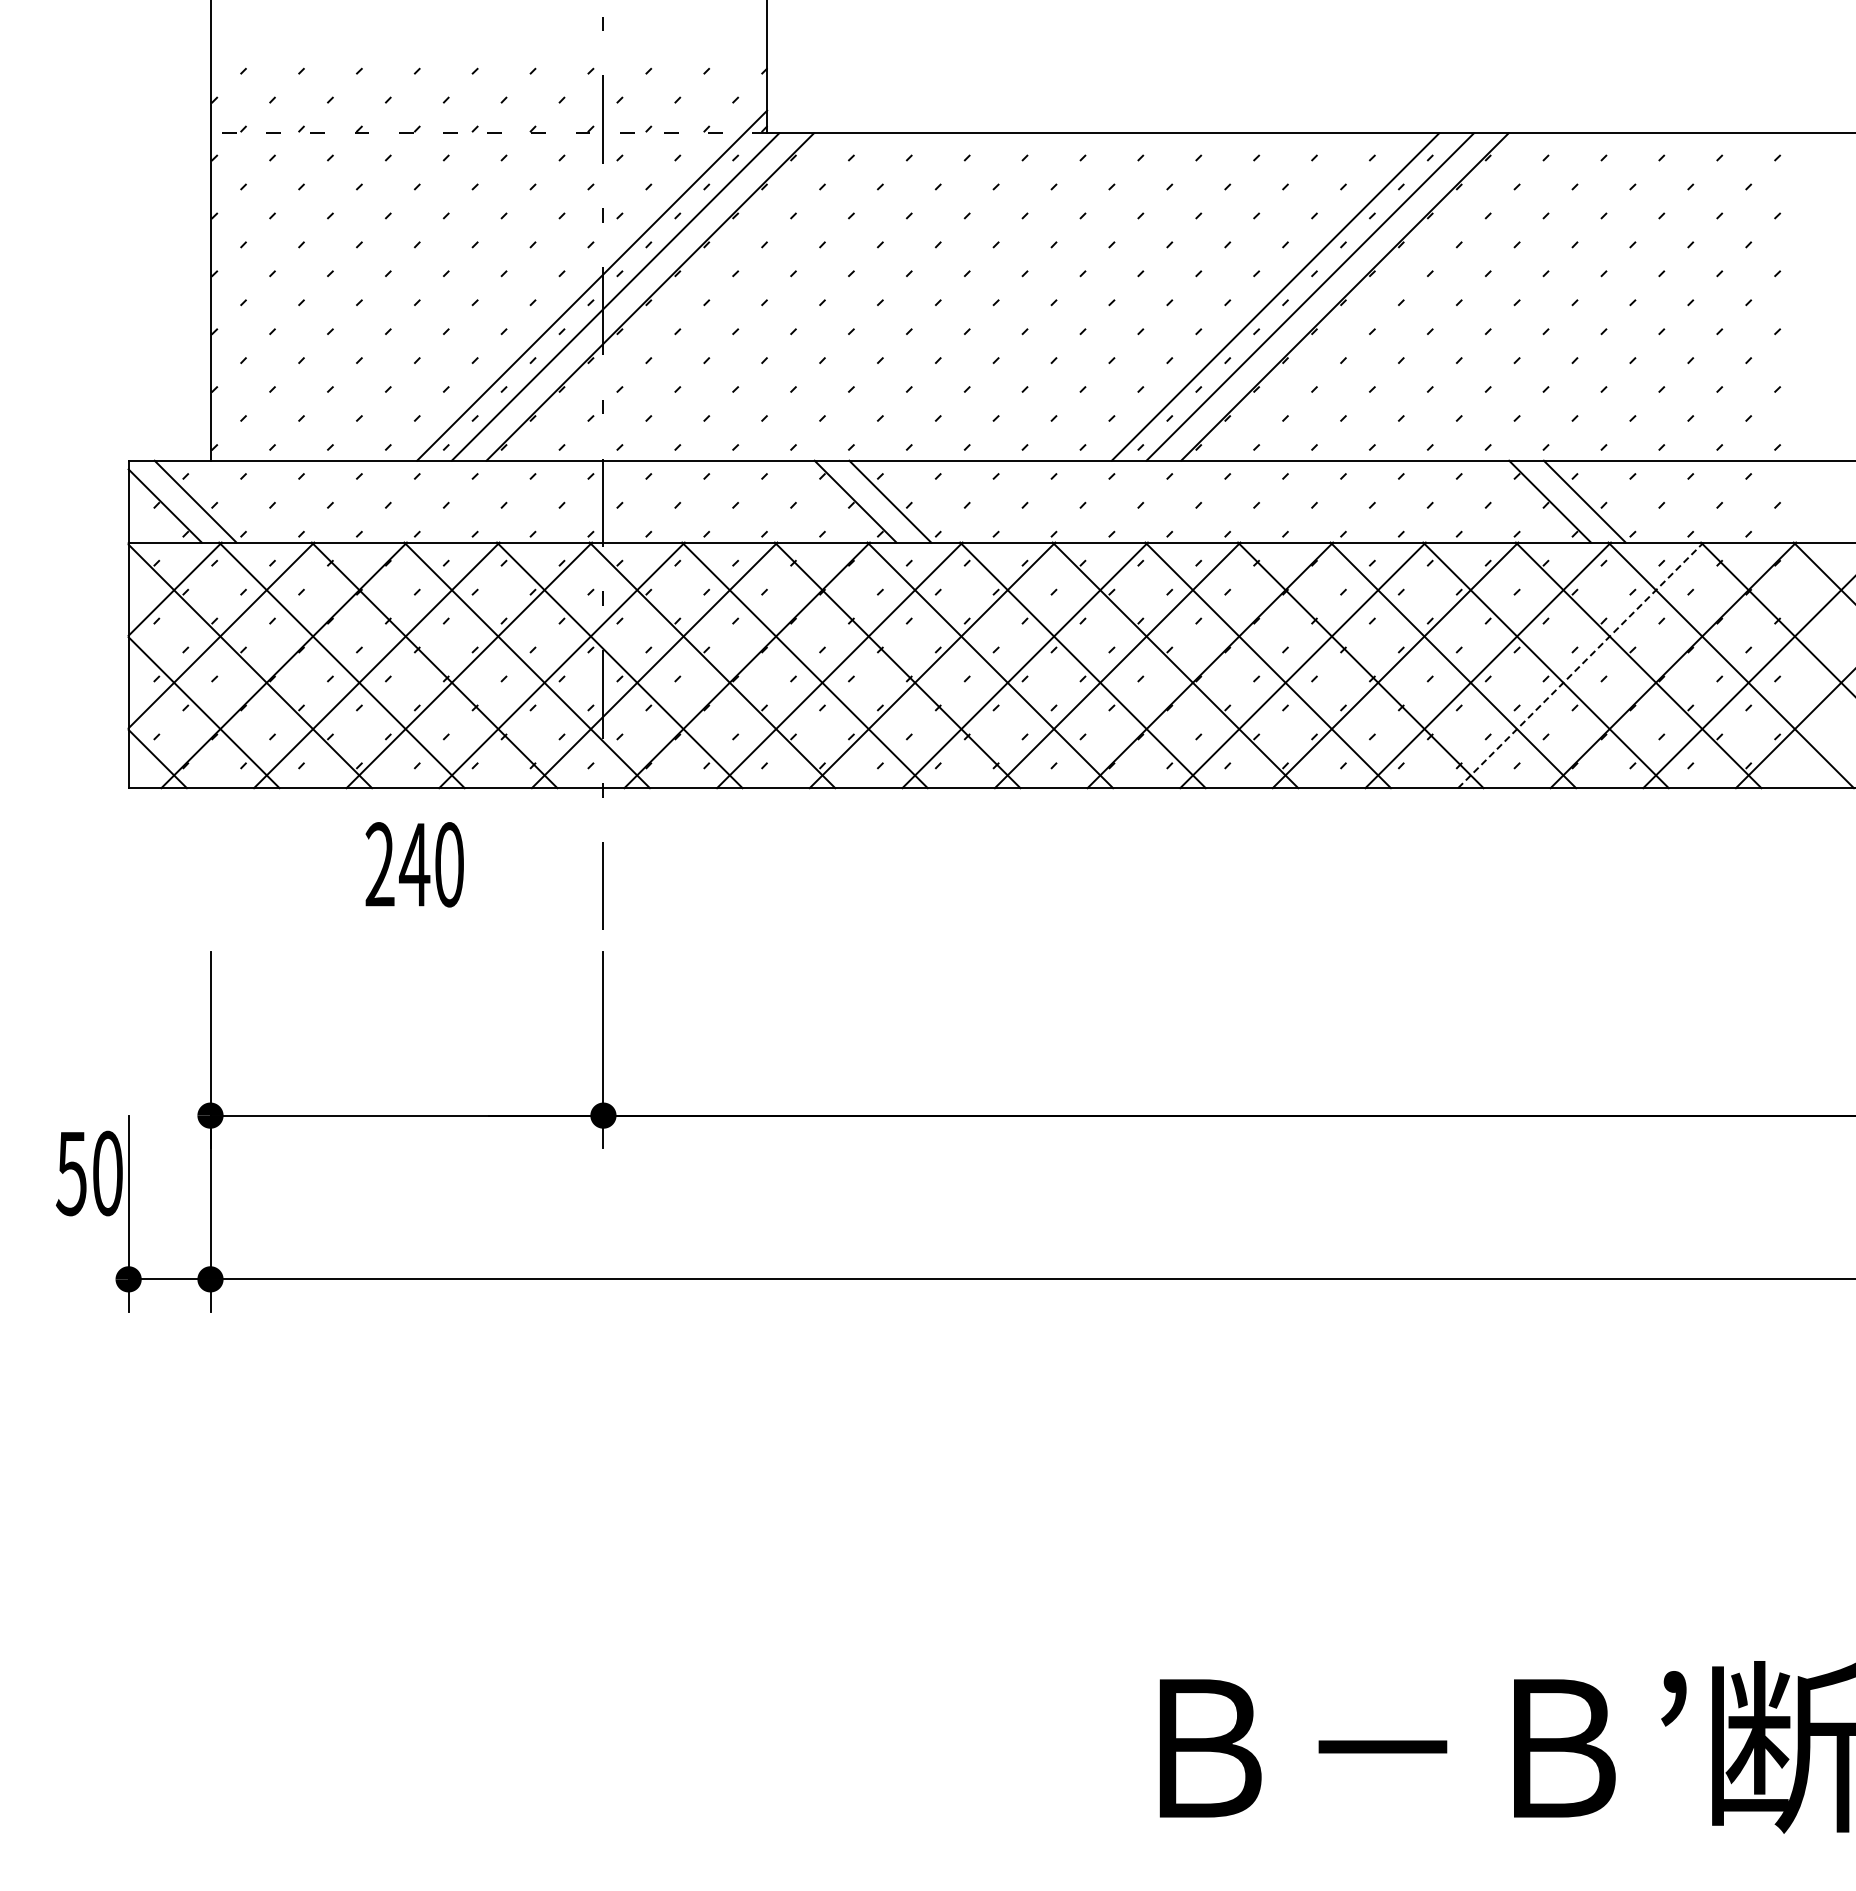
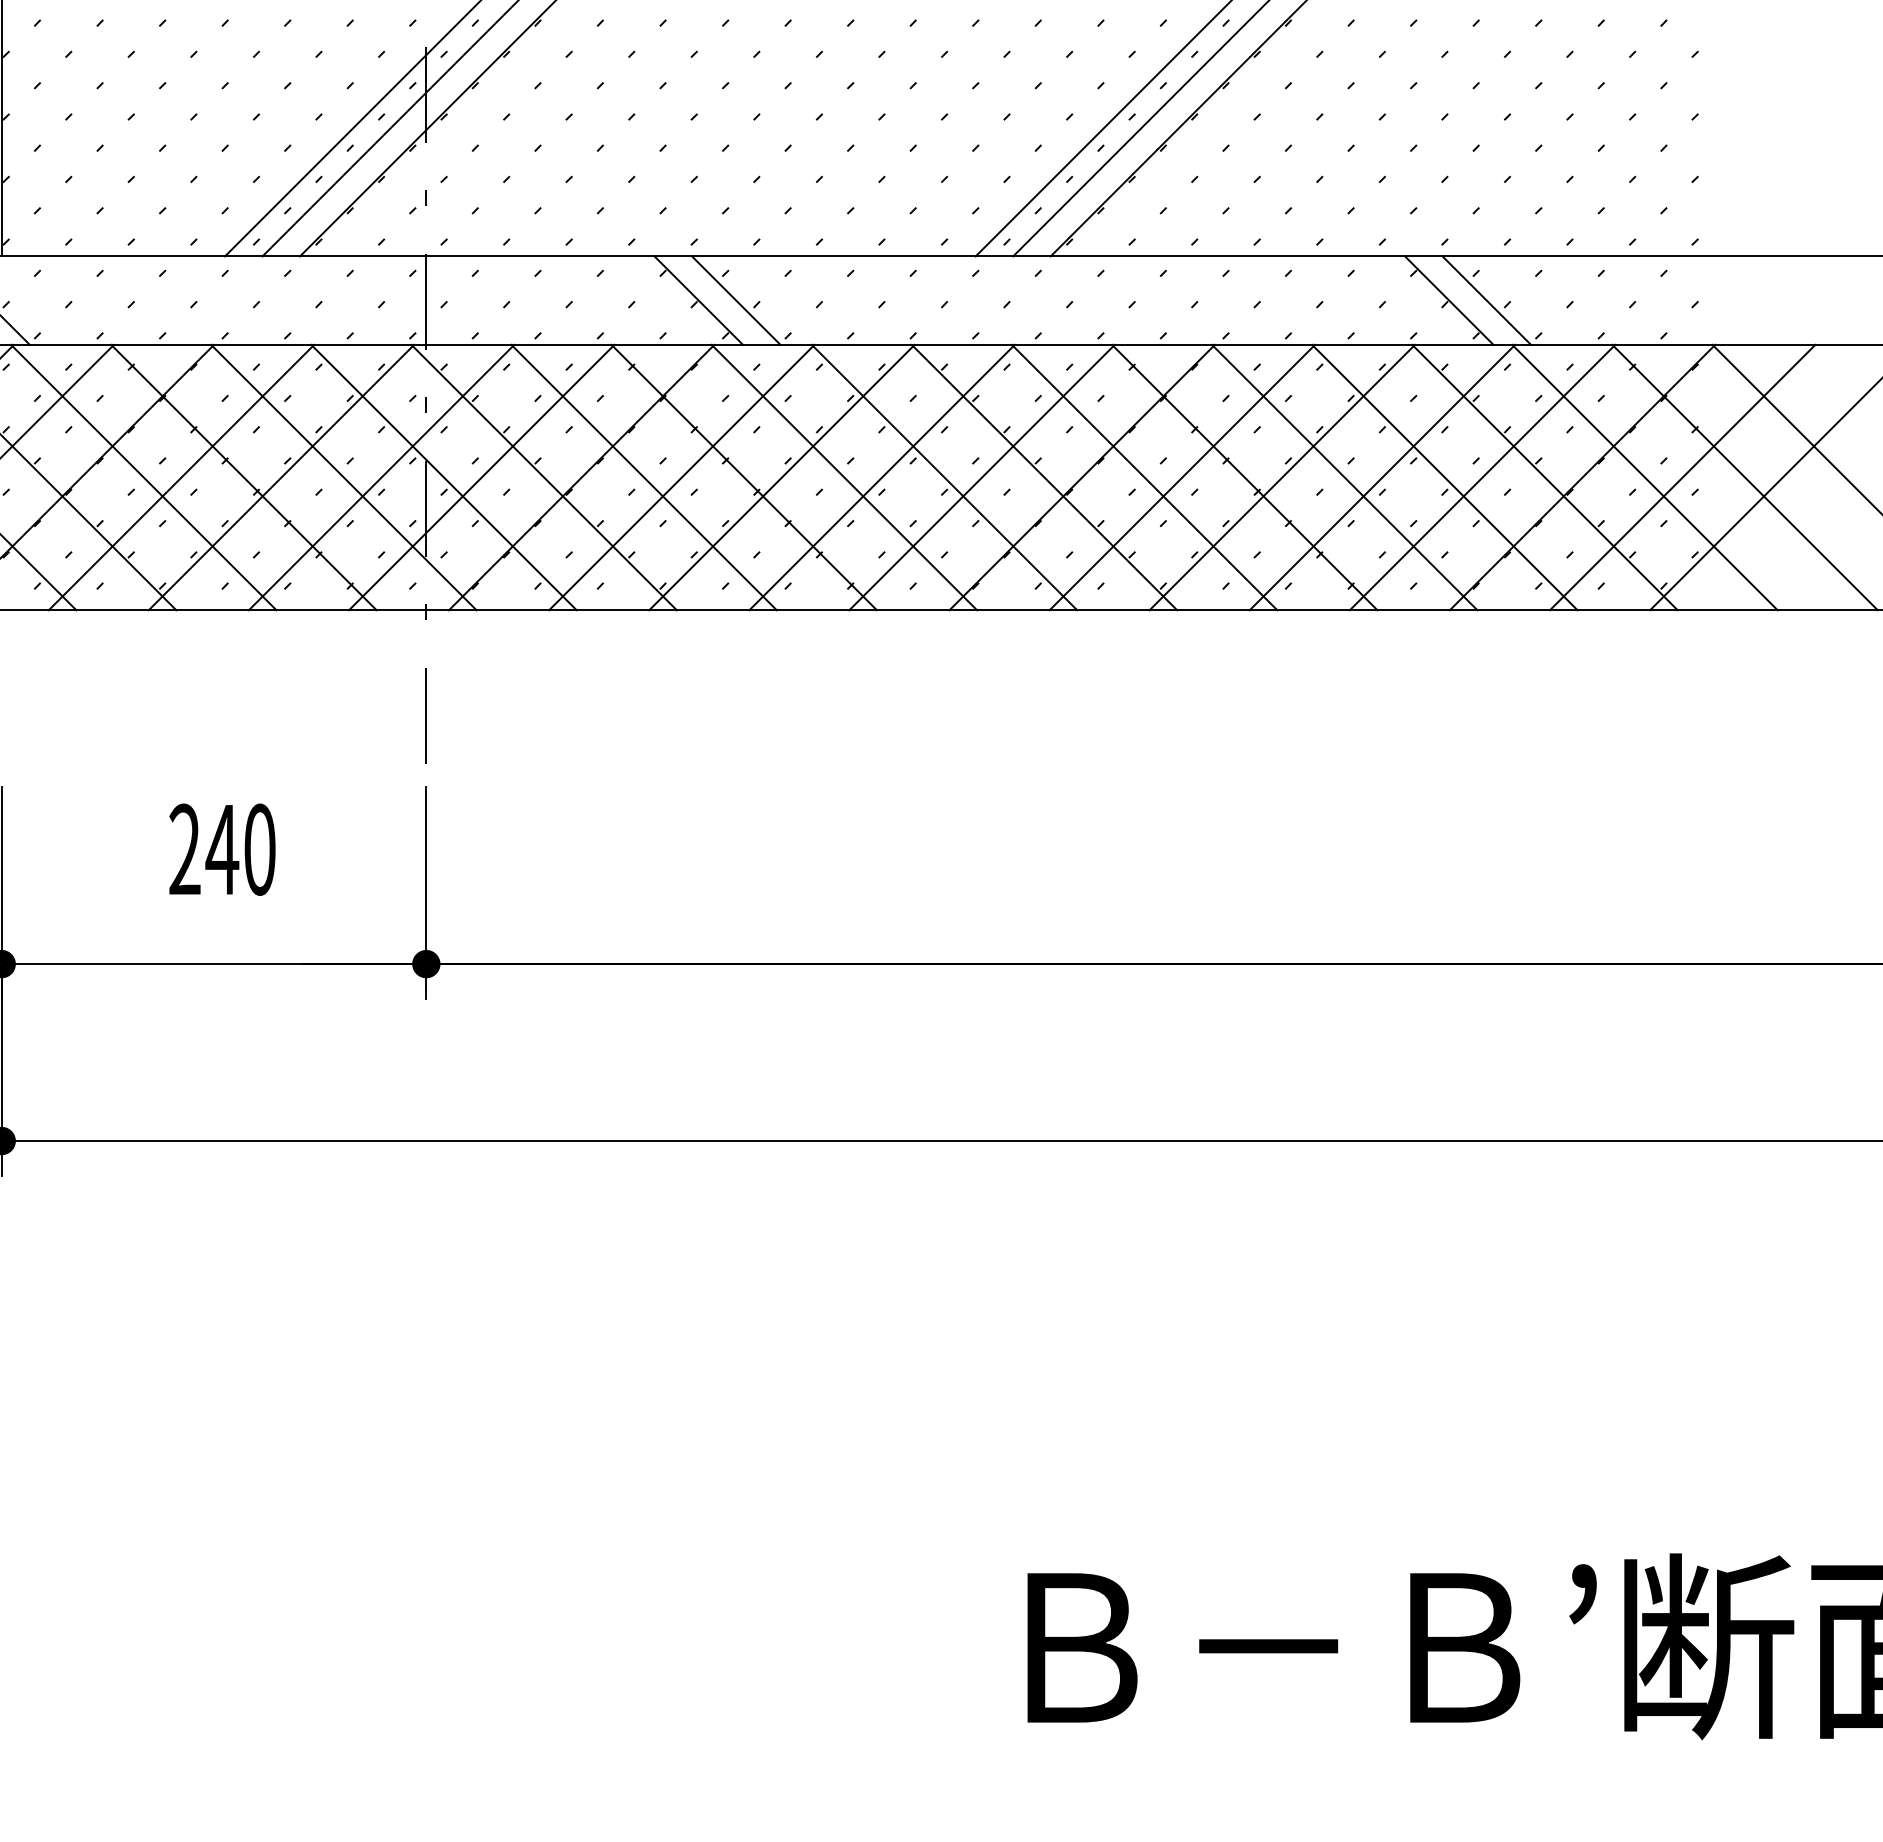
line: (1580, 665) -> (1482, 477), dashed -> solid
text: (414, 864) -> (222, 849), moved

